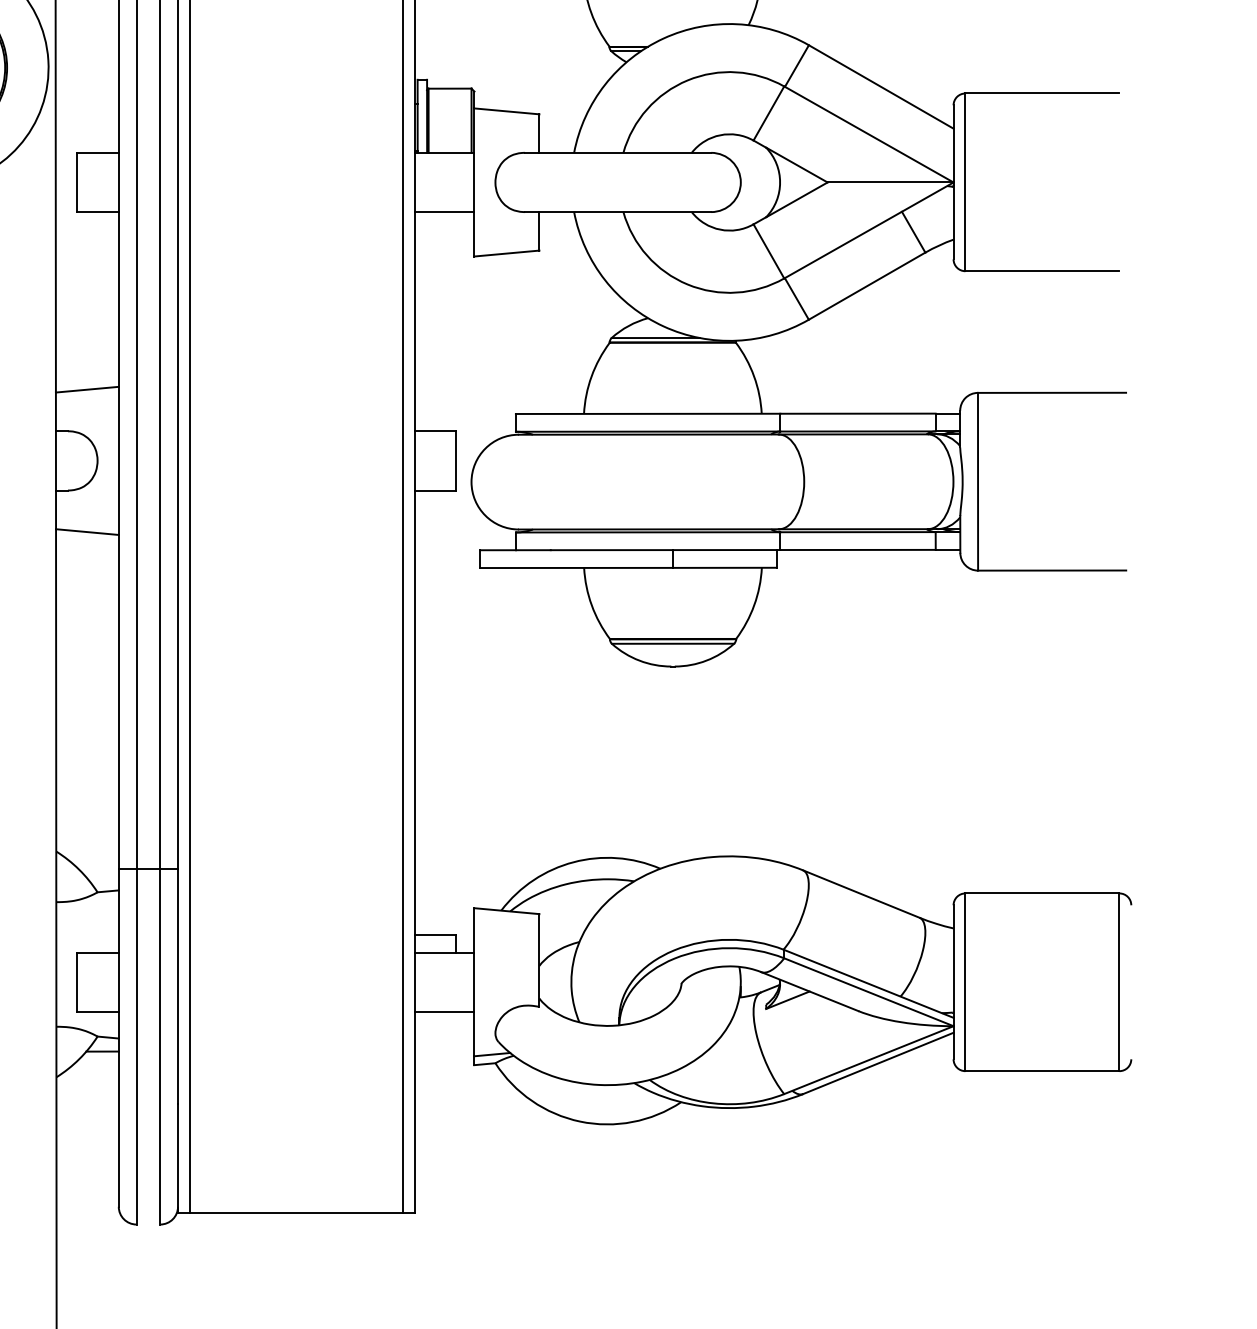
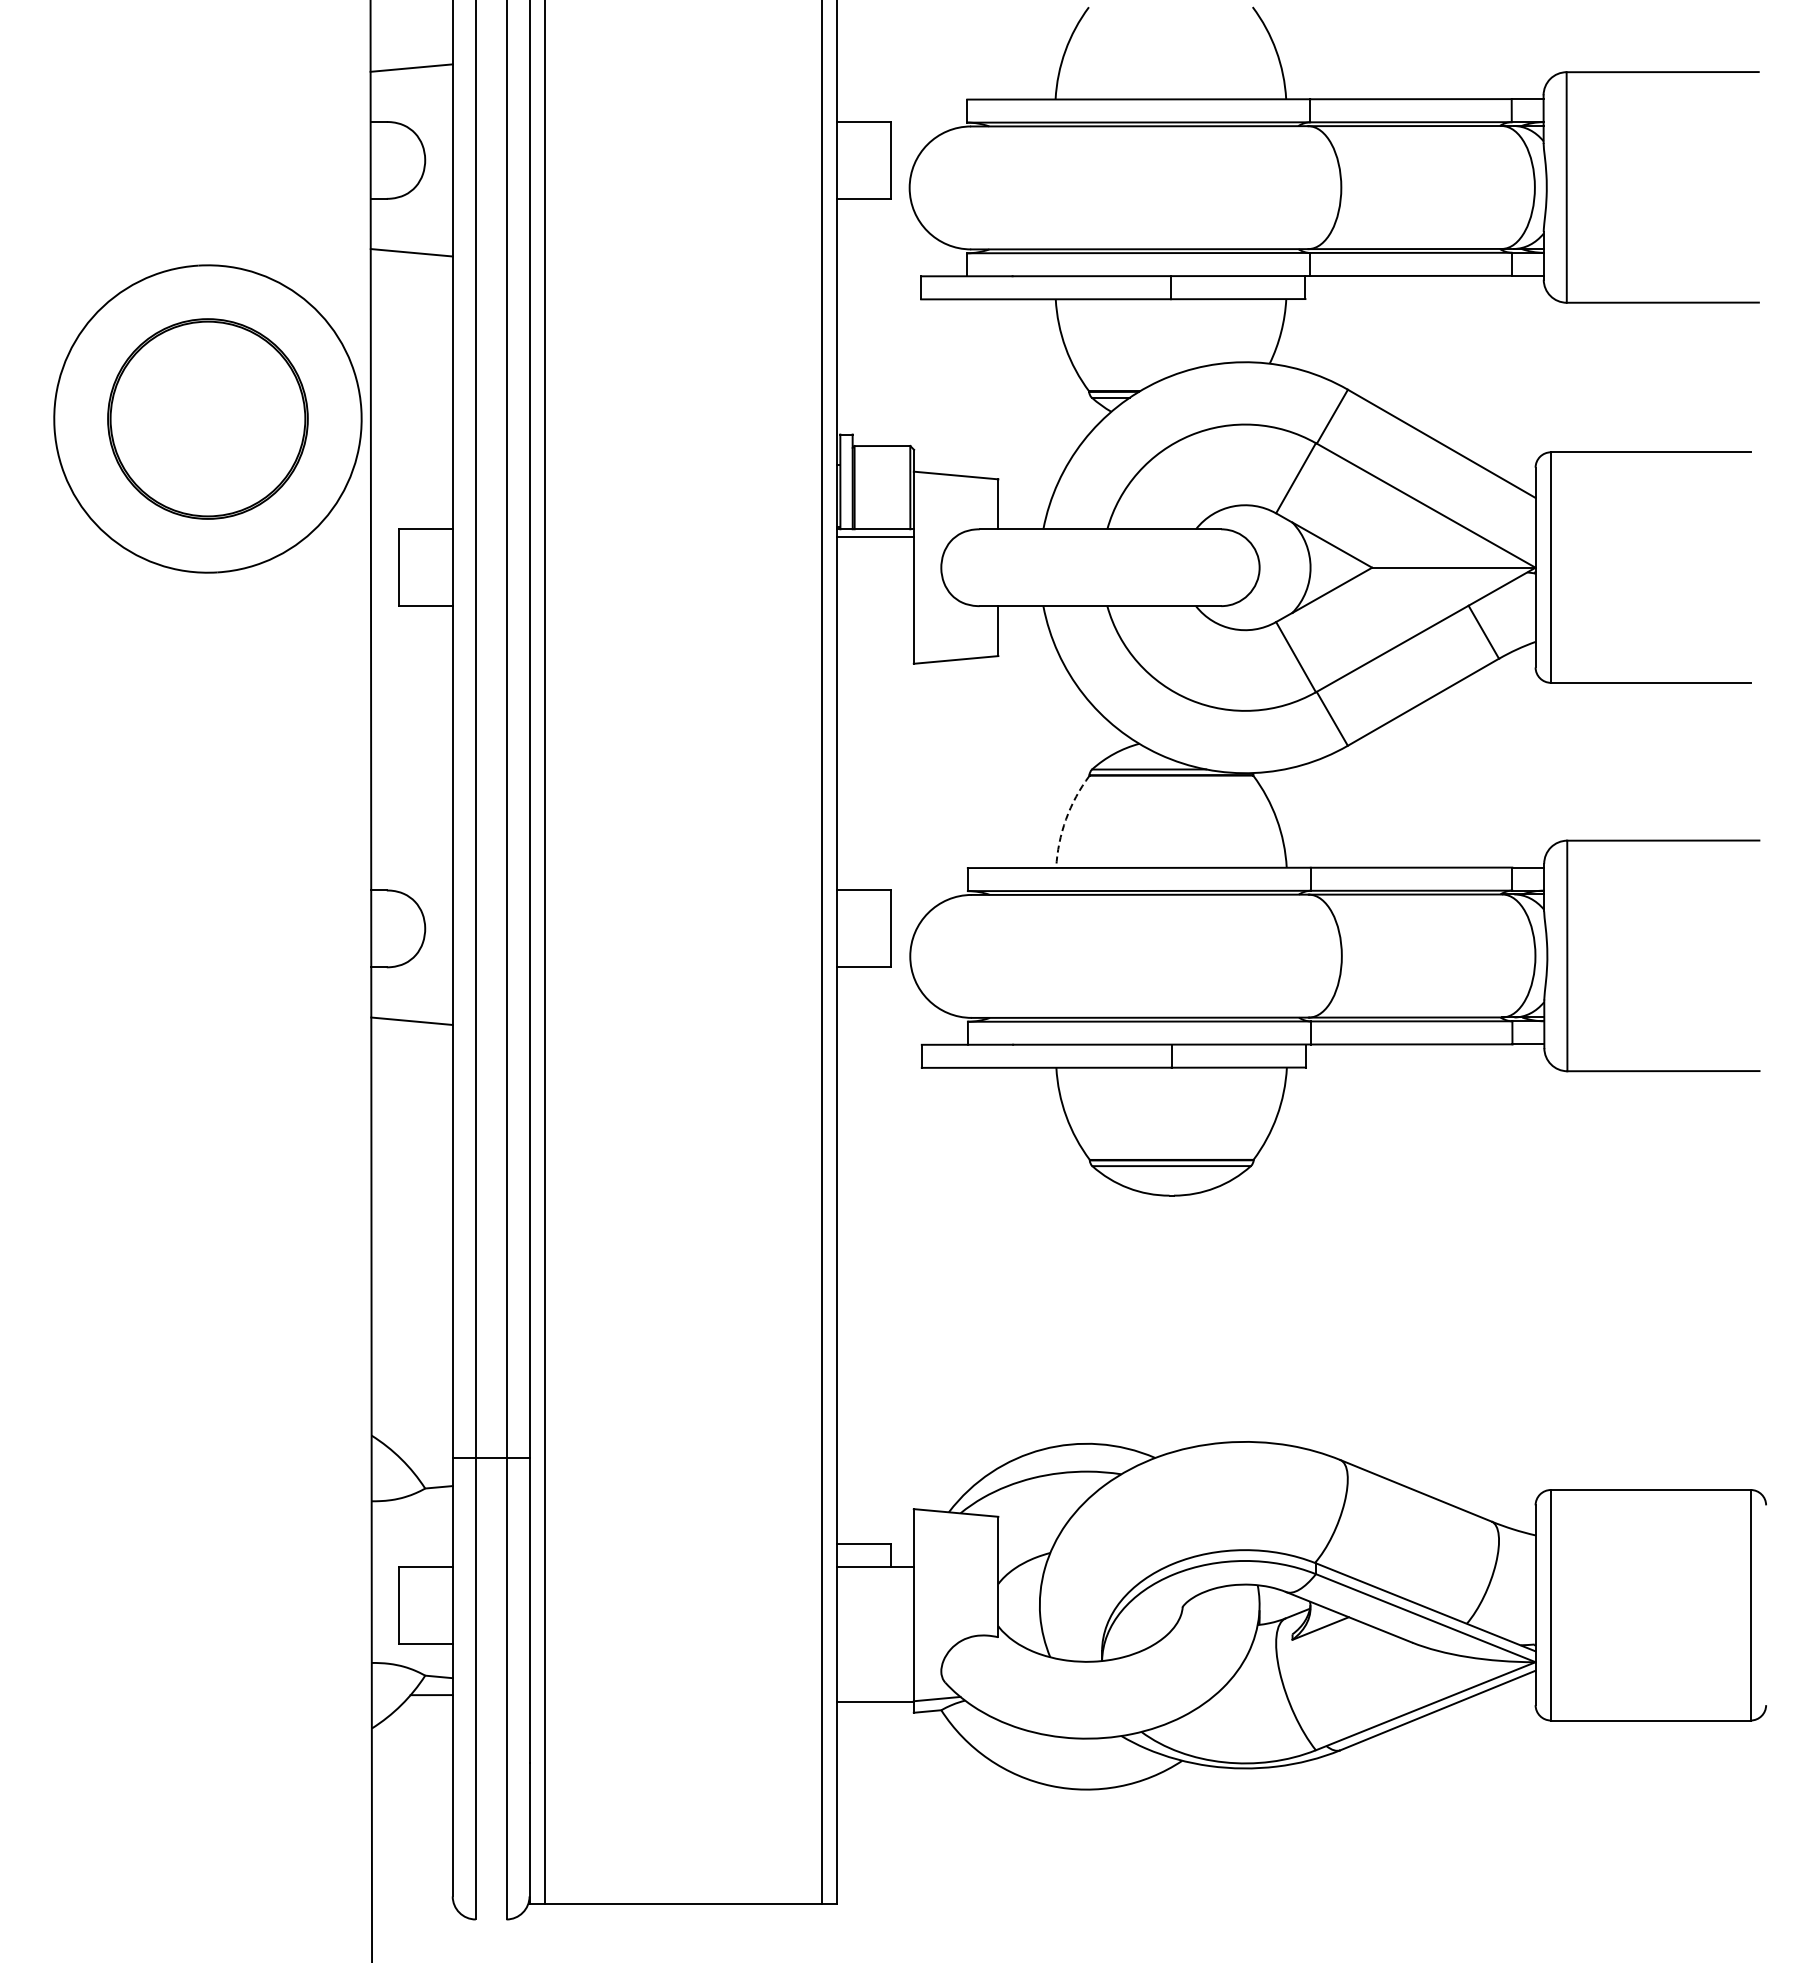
line: (443, 212) -> (874, 537), moved
arc: (591, 376) -> (1066, 819), solid -> dashed
line: (87, 389) -> (411, 836), removed
line: (443, 1011) -> (874, 1701), moved

